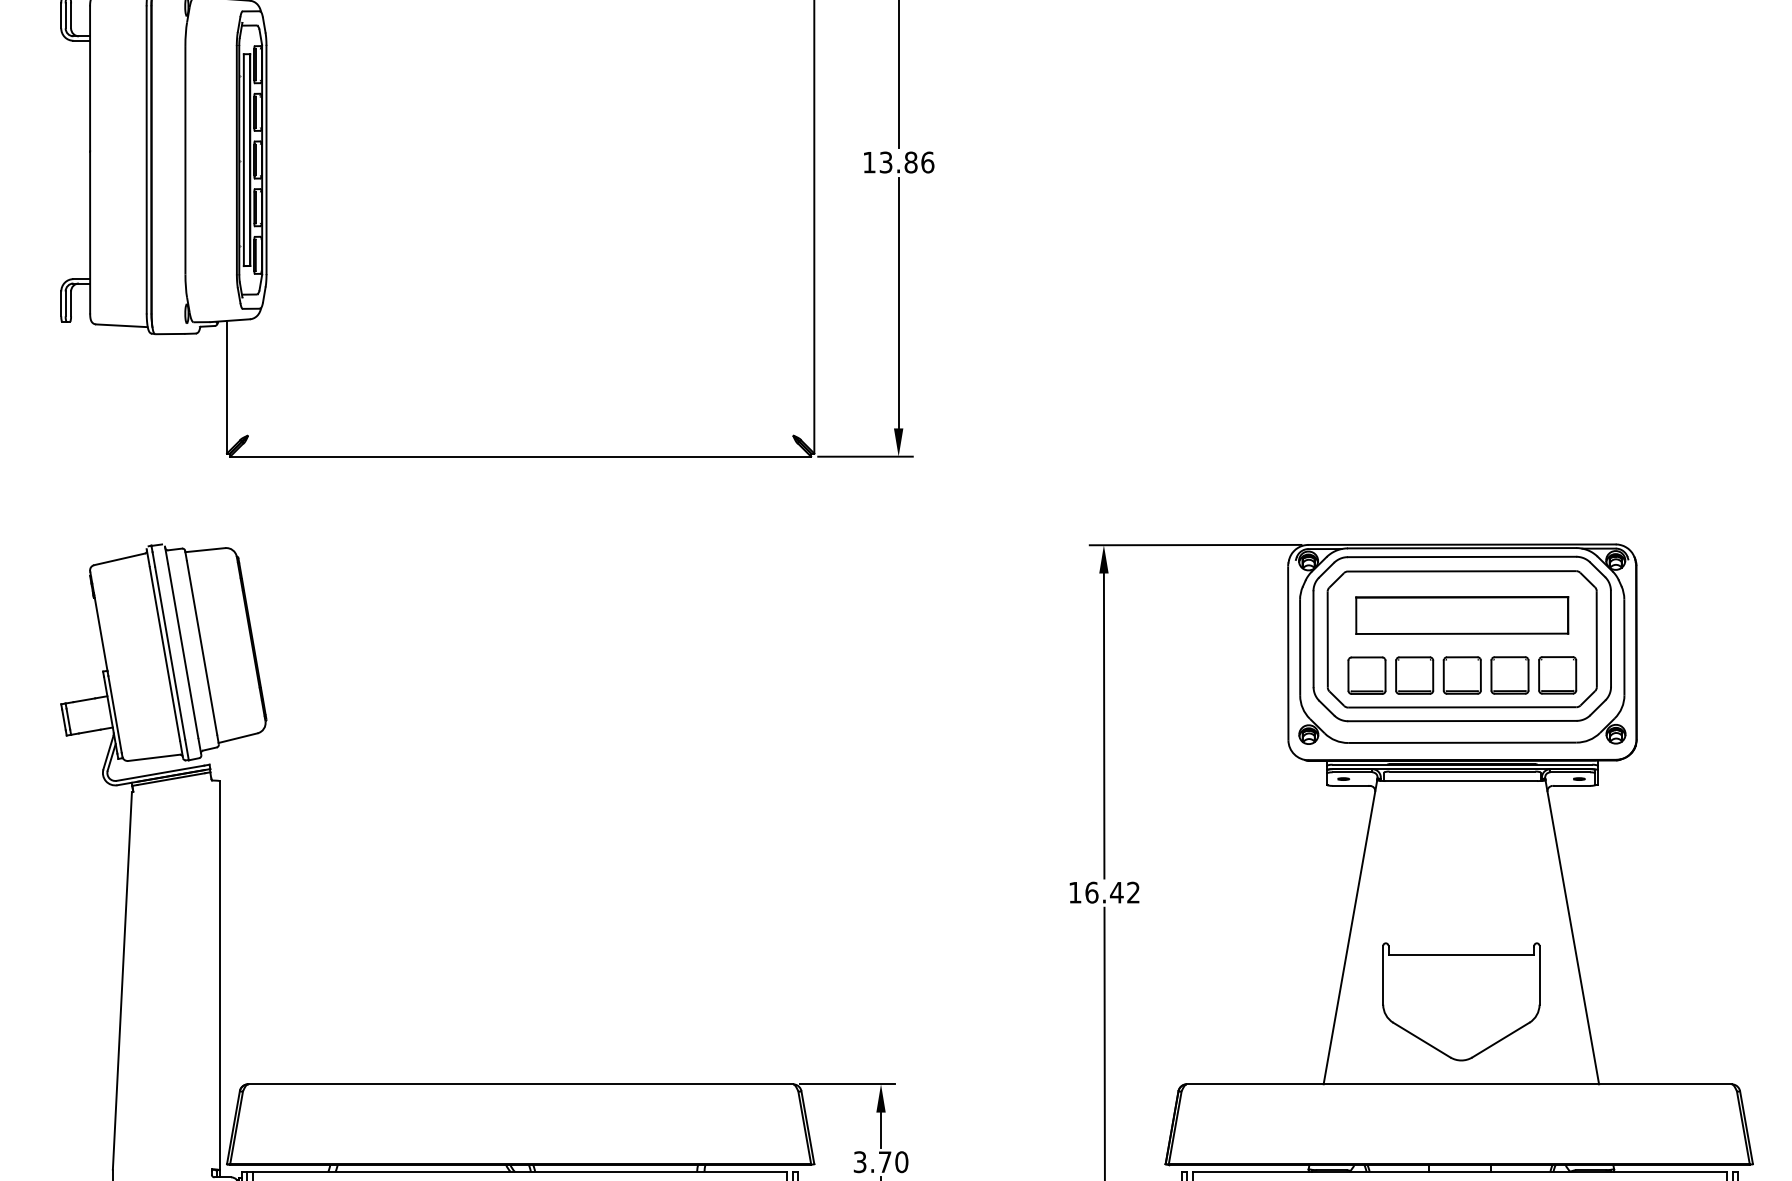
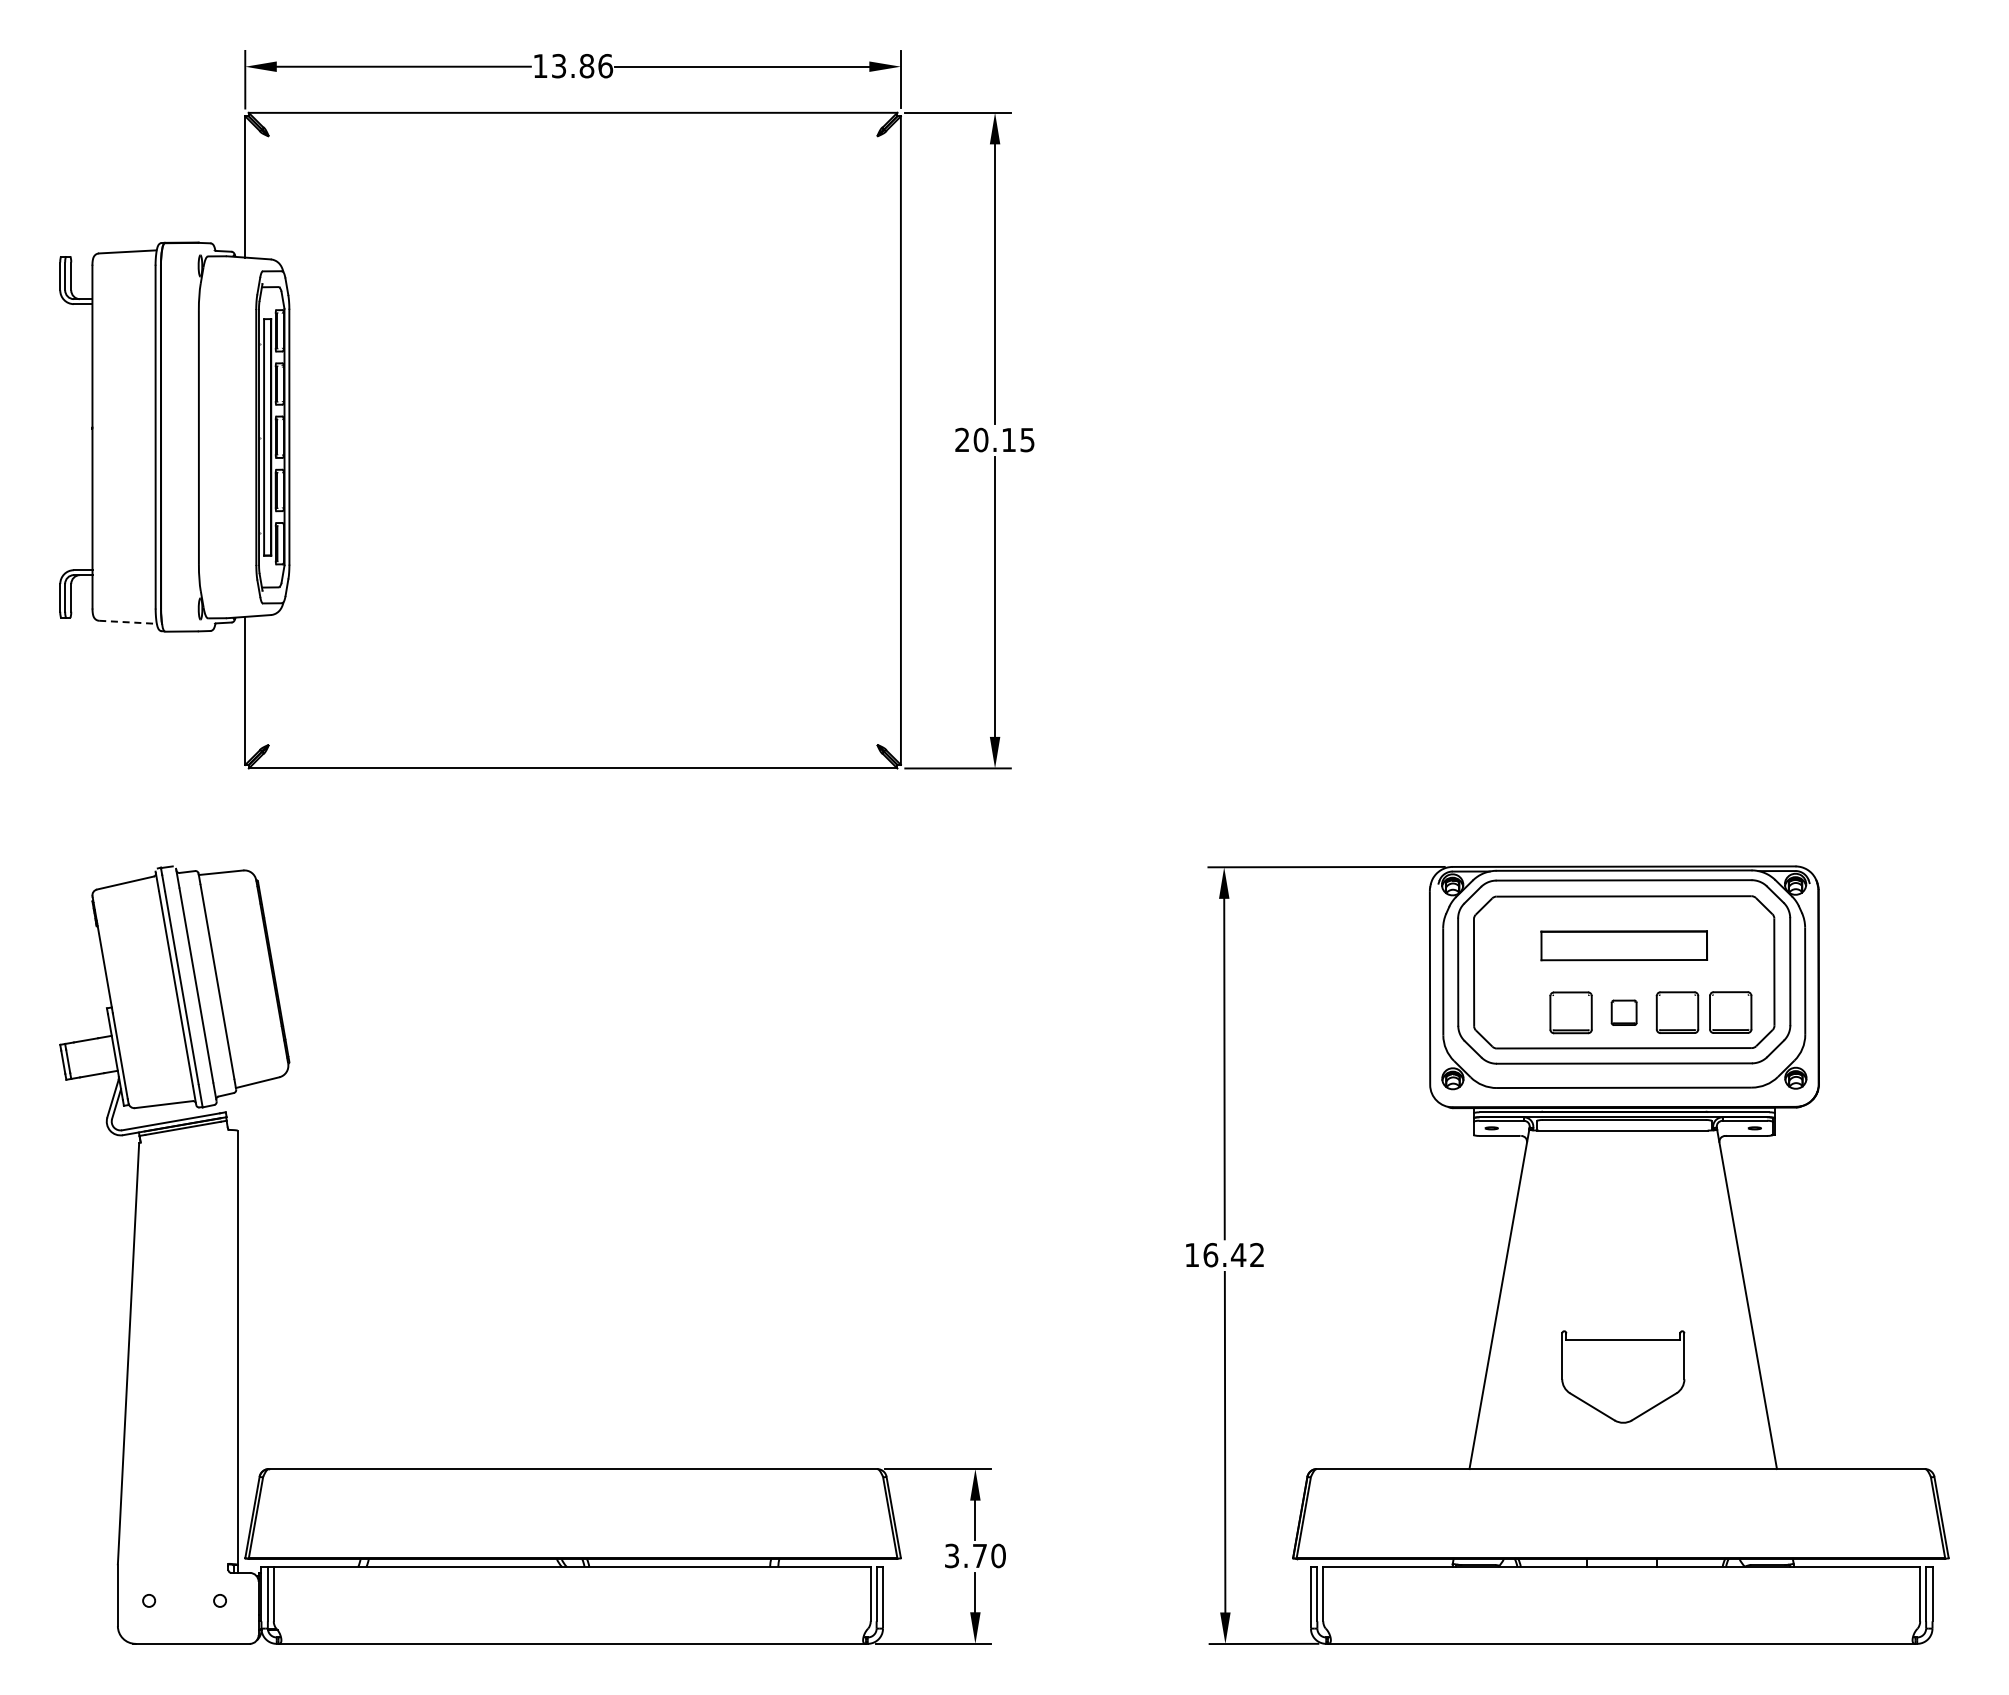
text: (899, 162) -> (995, 439), 13.86 -> 20.15
line: (121, 325) -> (127, 622), solid -> dashed
part: (1462, 615) -> (1624, 945), size x0.7
part: (1366, 675) -> (1517, 1012), removed
part: (1461, 675) -> (1623, 1012), size x0.6
part: (1461, 1001) -> (1623, 1376), size x0.7

